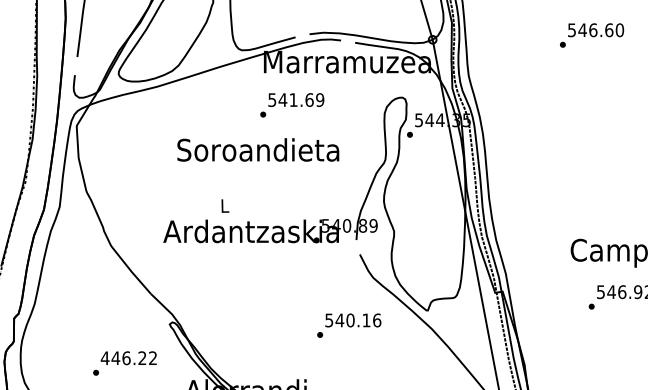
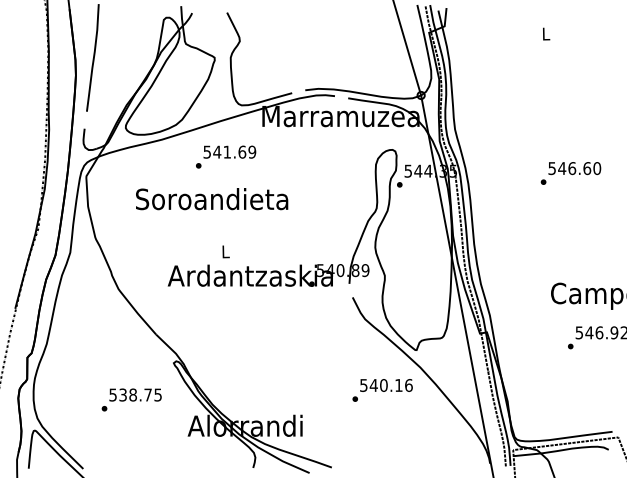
text: (591, 35) -> (570, 173), moved
text: (292, 104) -> (226, 156), moved
text: (258, 150) -> (212, 199), moved
text: (349, 325) -> (382, 390), moved
text: (129, 357) -> (135, 394), 446.22 -> 538.75

